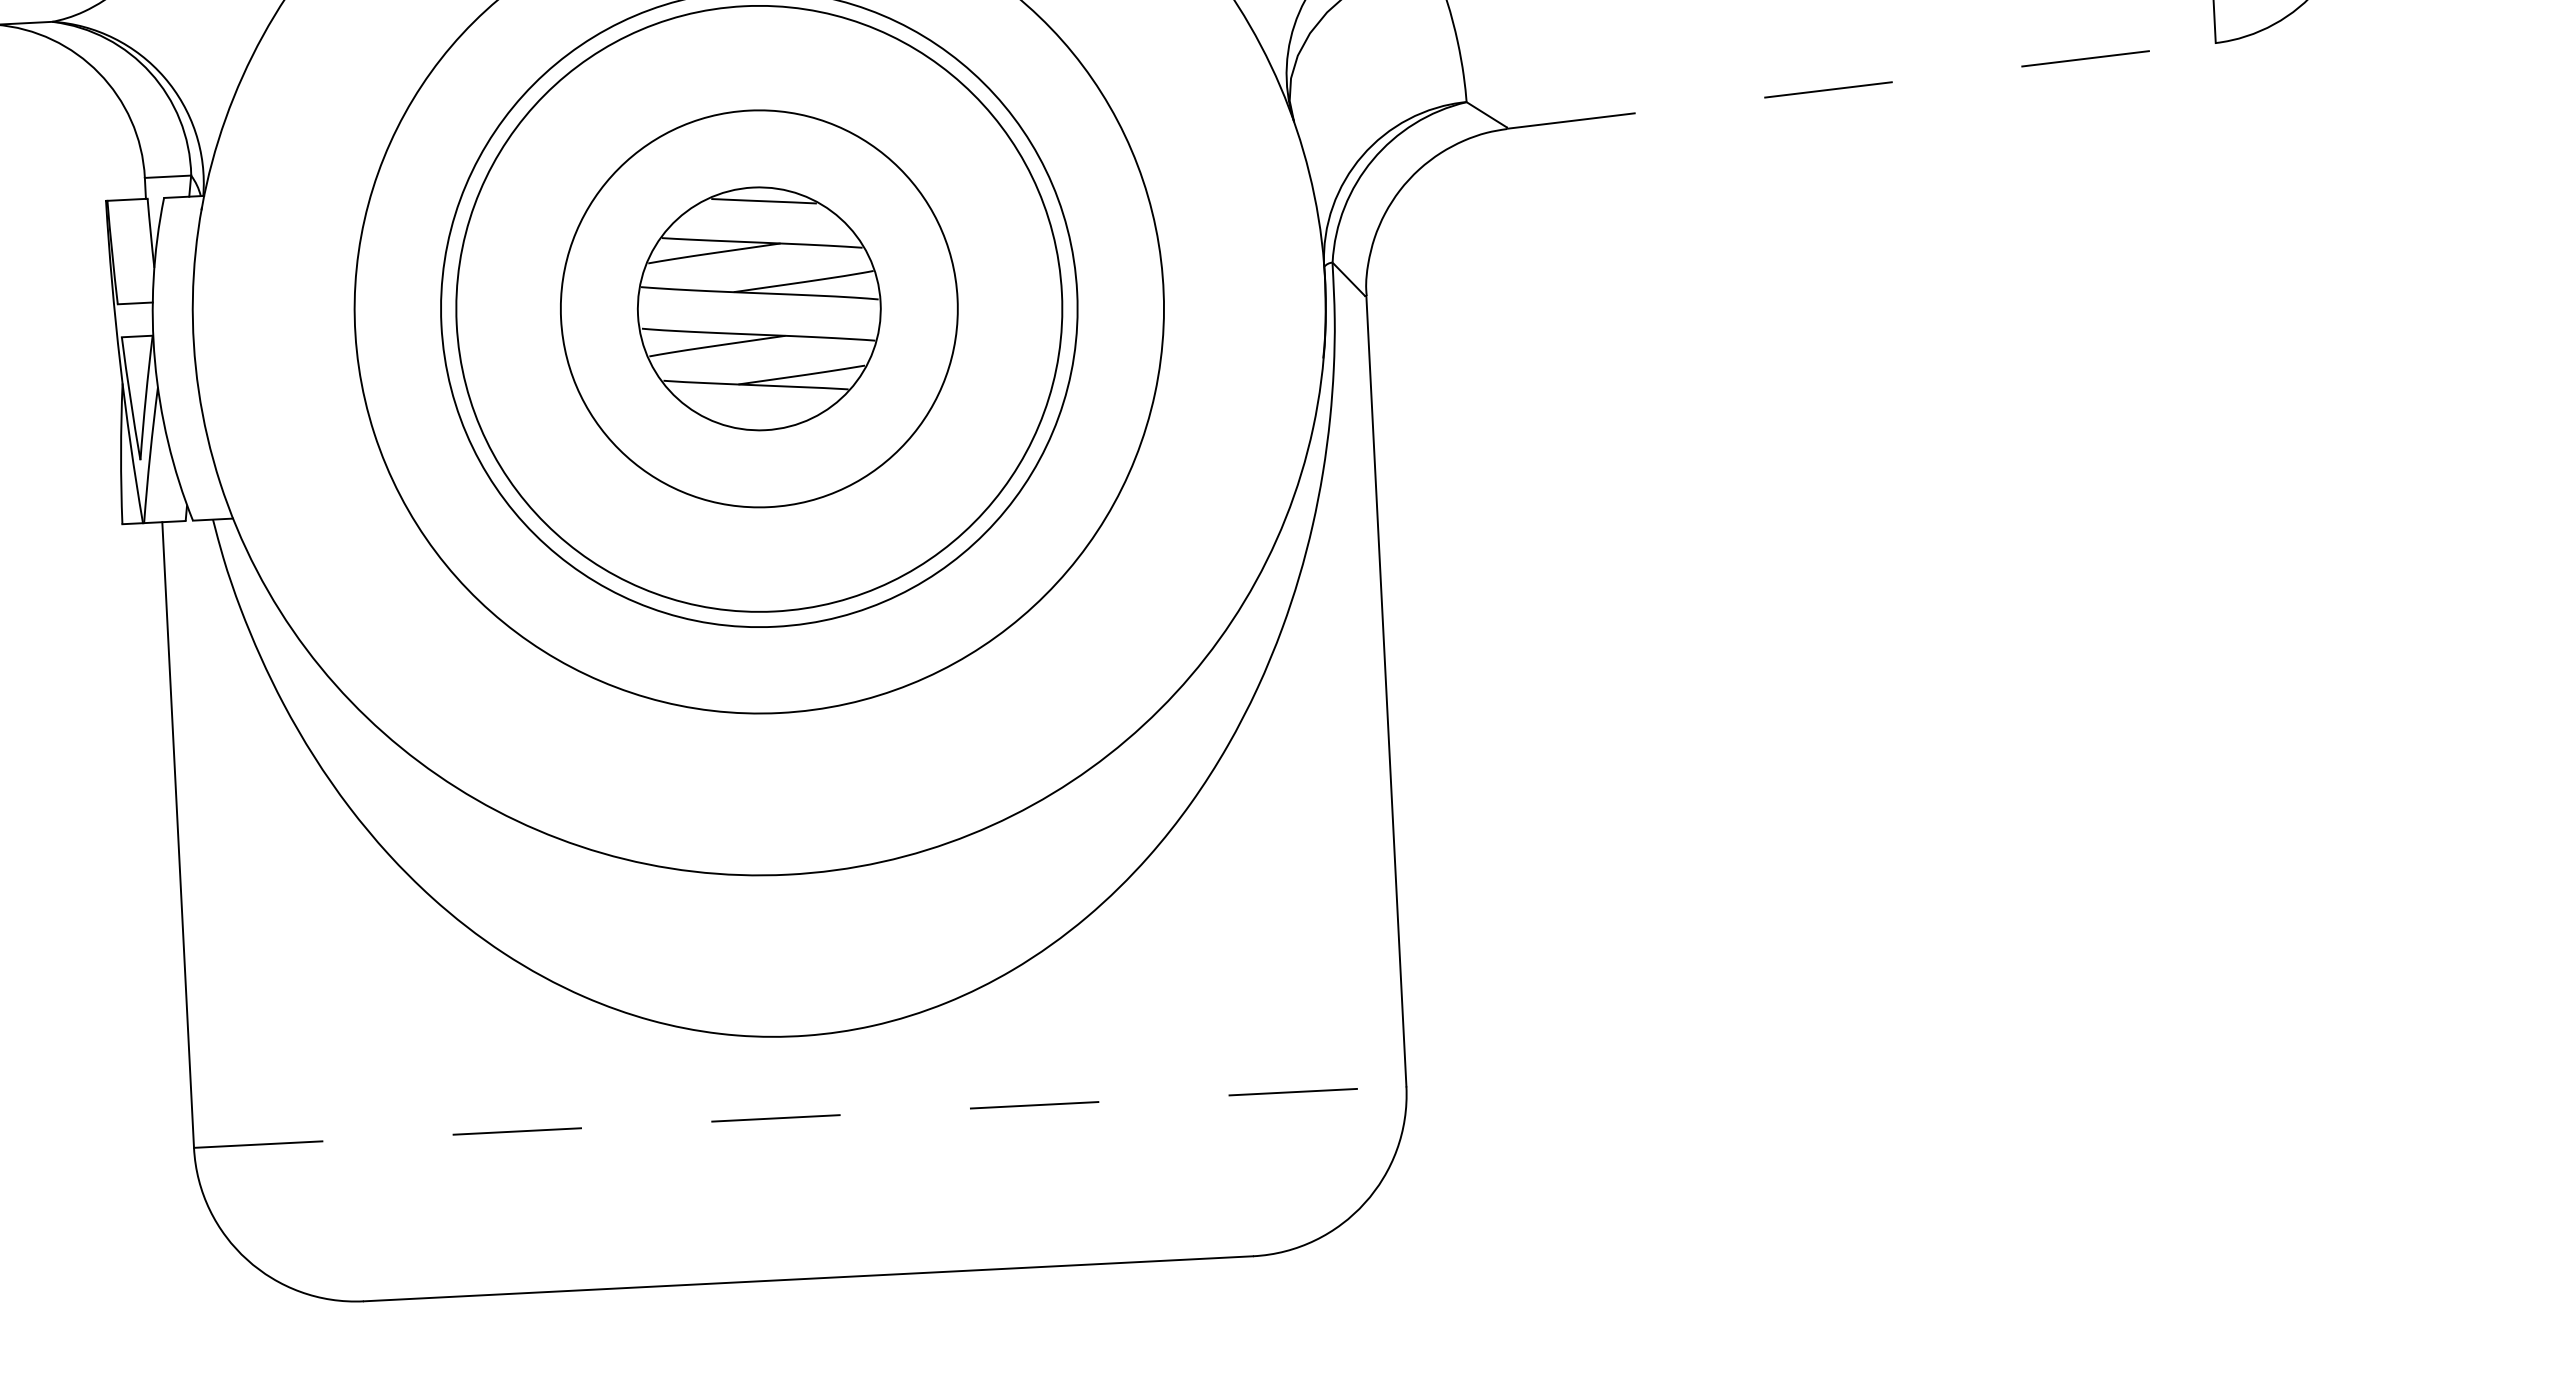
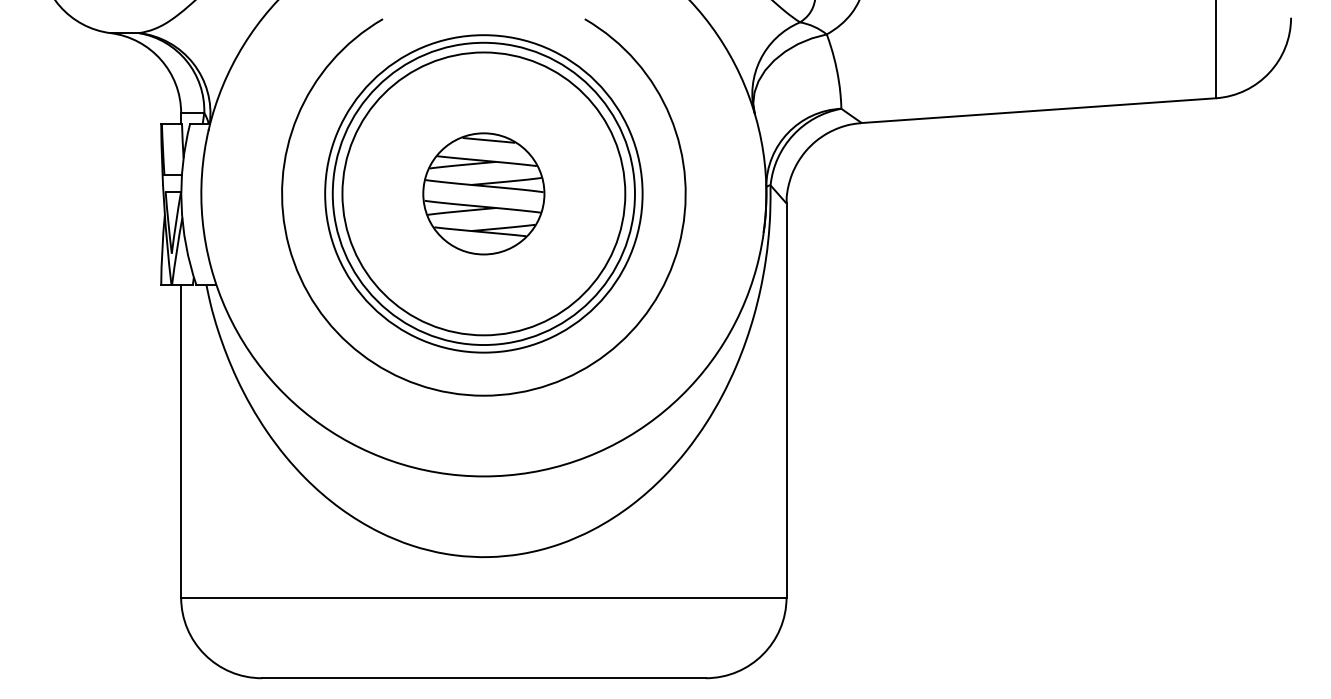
line: (1861, 85) -> (1038, 110), dashed -> solid
circle: (758, 308) -> (483, 193), size x1.43
line: (799, 1117) -> (483, 597), dashed -> solid

